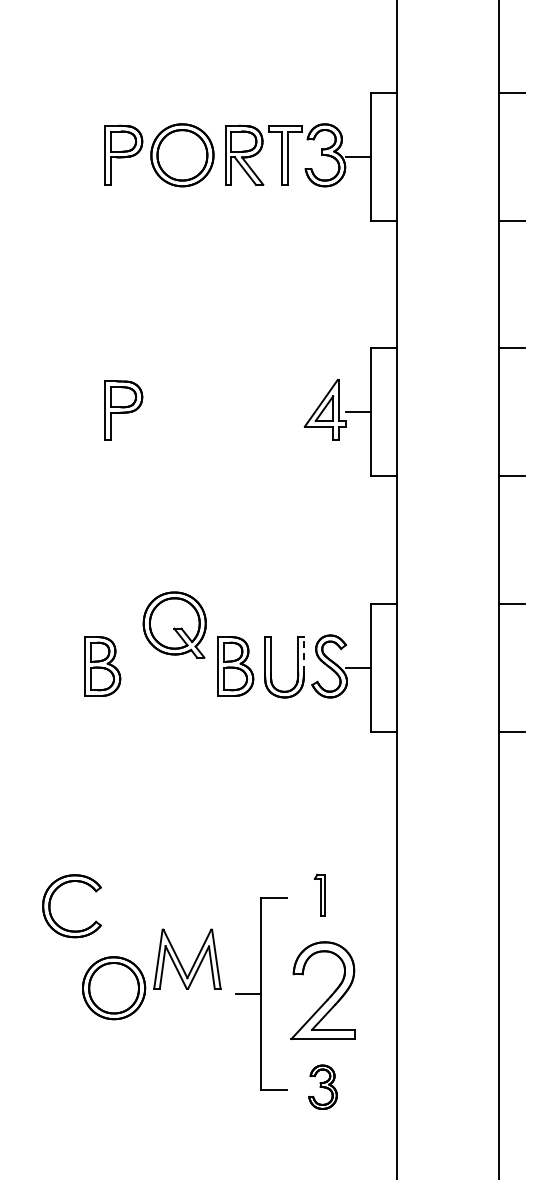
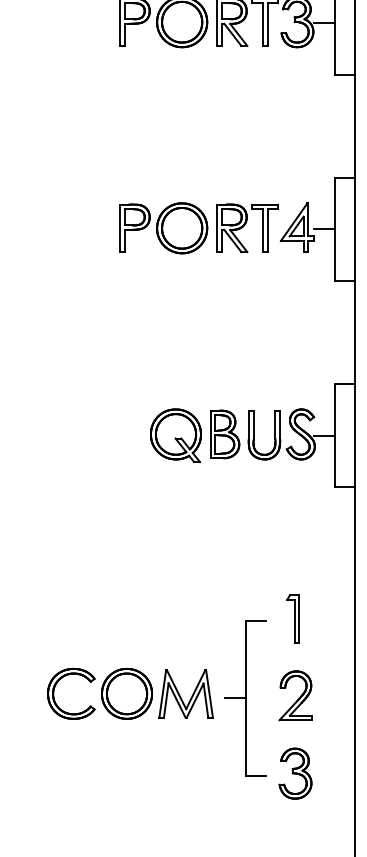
part: (182, 410) -> (182, 228), added
part: (263, 410) -> (247, 228), added
part: (174, 624) -> (175, 435), moved
line: (303, 654) -> (279, 424), dashed -> solid
part: (102, 666) -> (117, 434), removed
part: (319, 895) -> (292, 619), size x1.43
part: (51, 900) -> (54, 689), moved
part: (180, 961) -> (180, 695), moved
part: (322, 990) -> (295, 695), size x0.62
part: (322, 1087) -> (295, 773), size x1.43

